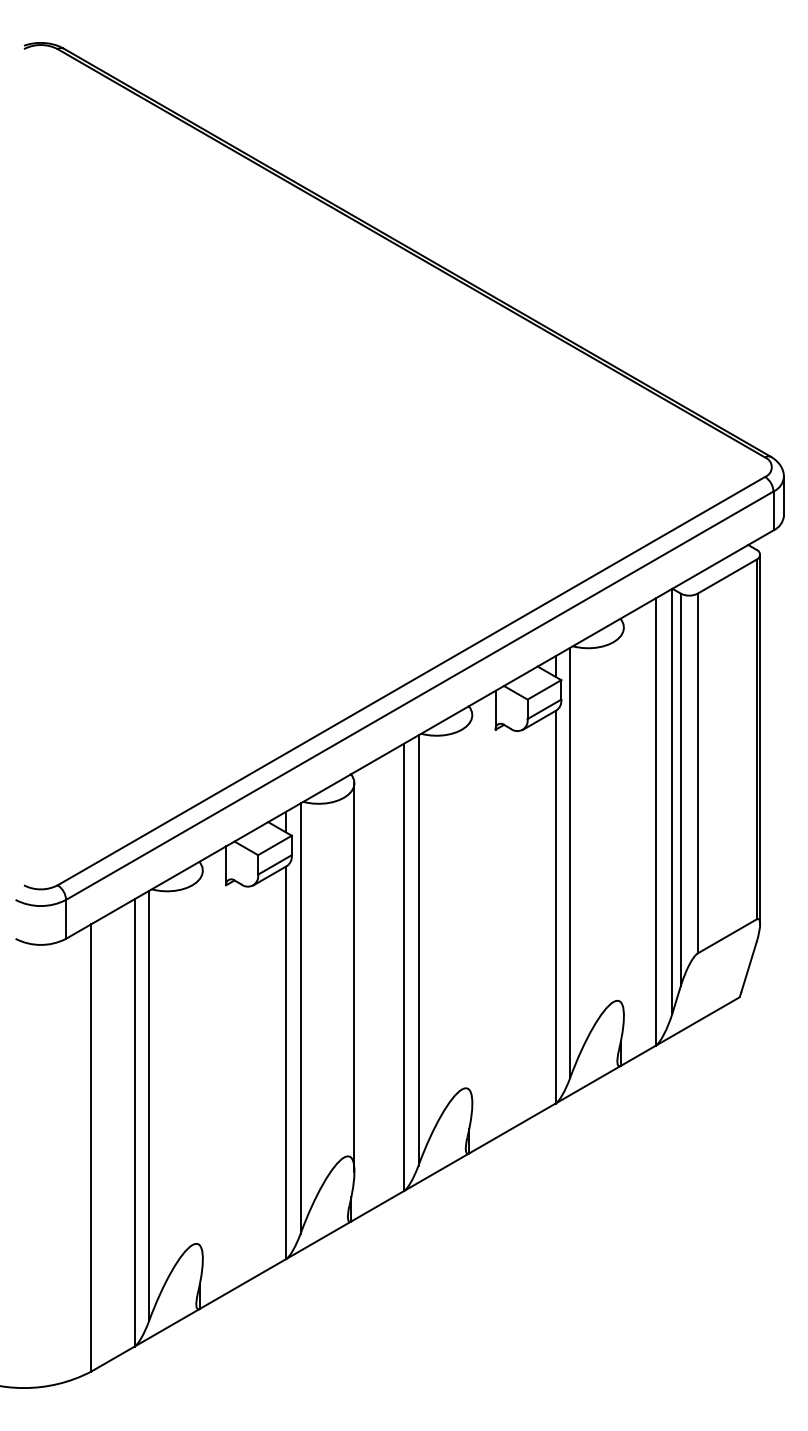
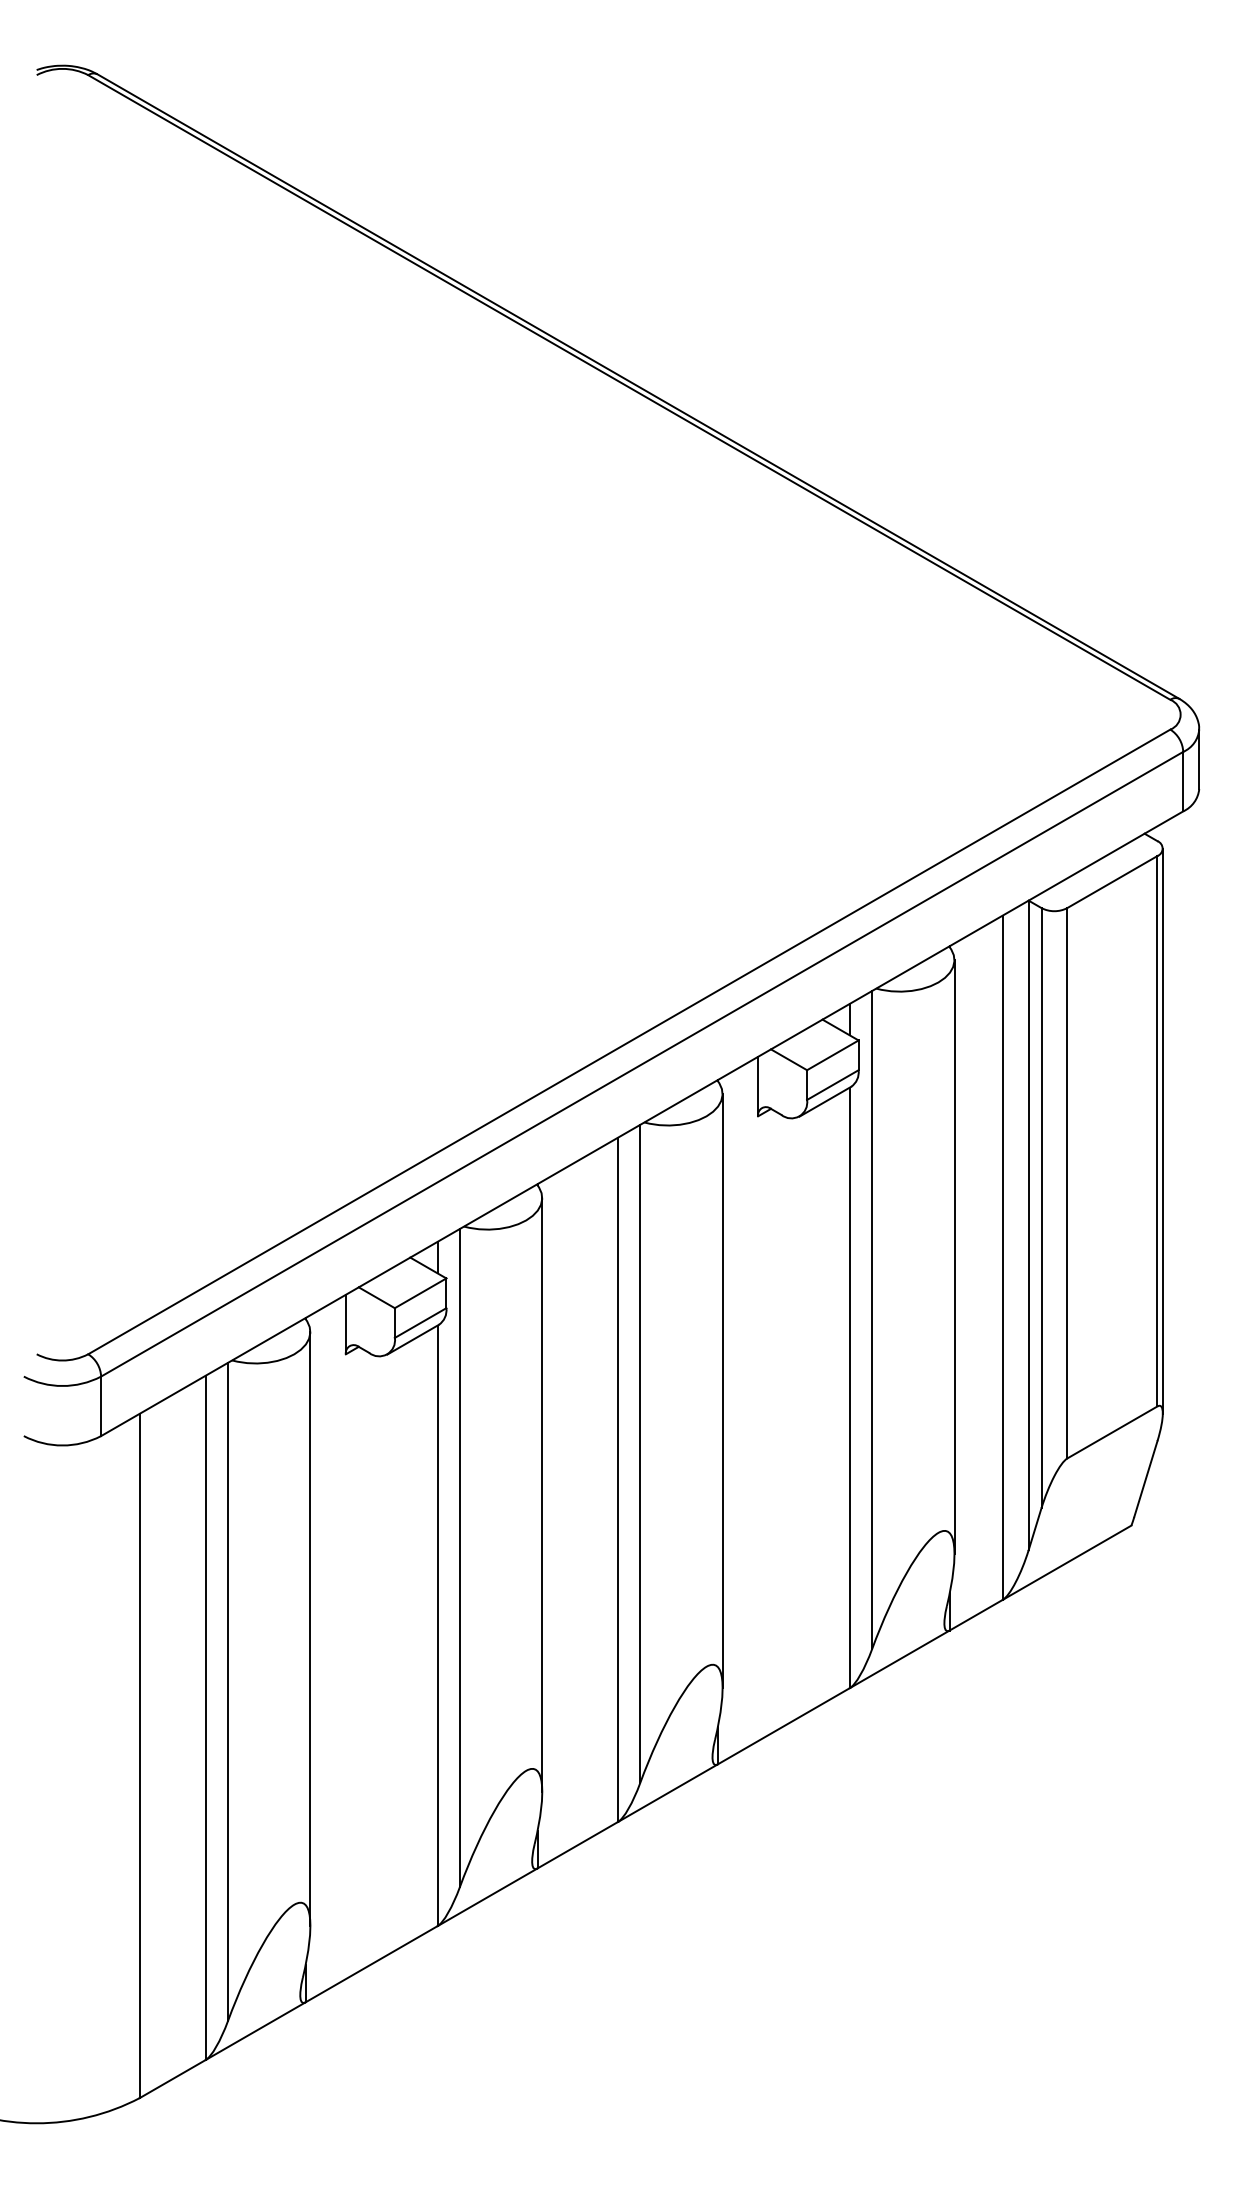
line: (623, 821) -> (953, 1256), added
line: (472, 909) -> (722, 1391), added
line: (202, 1064) -> (309, 1628), added

